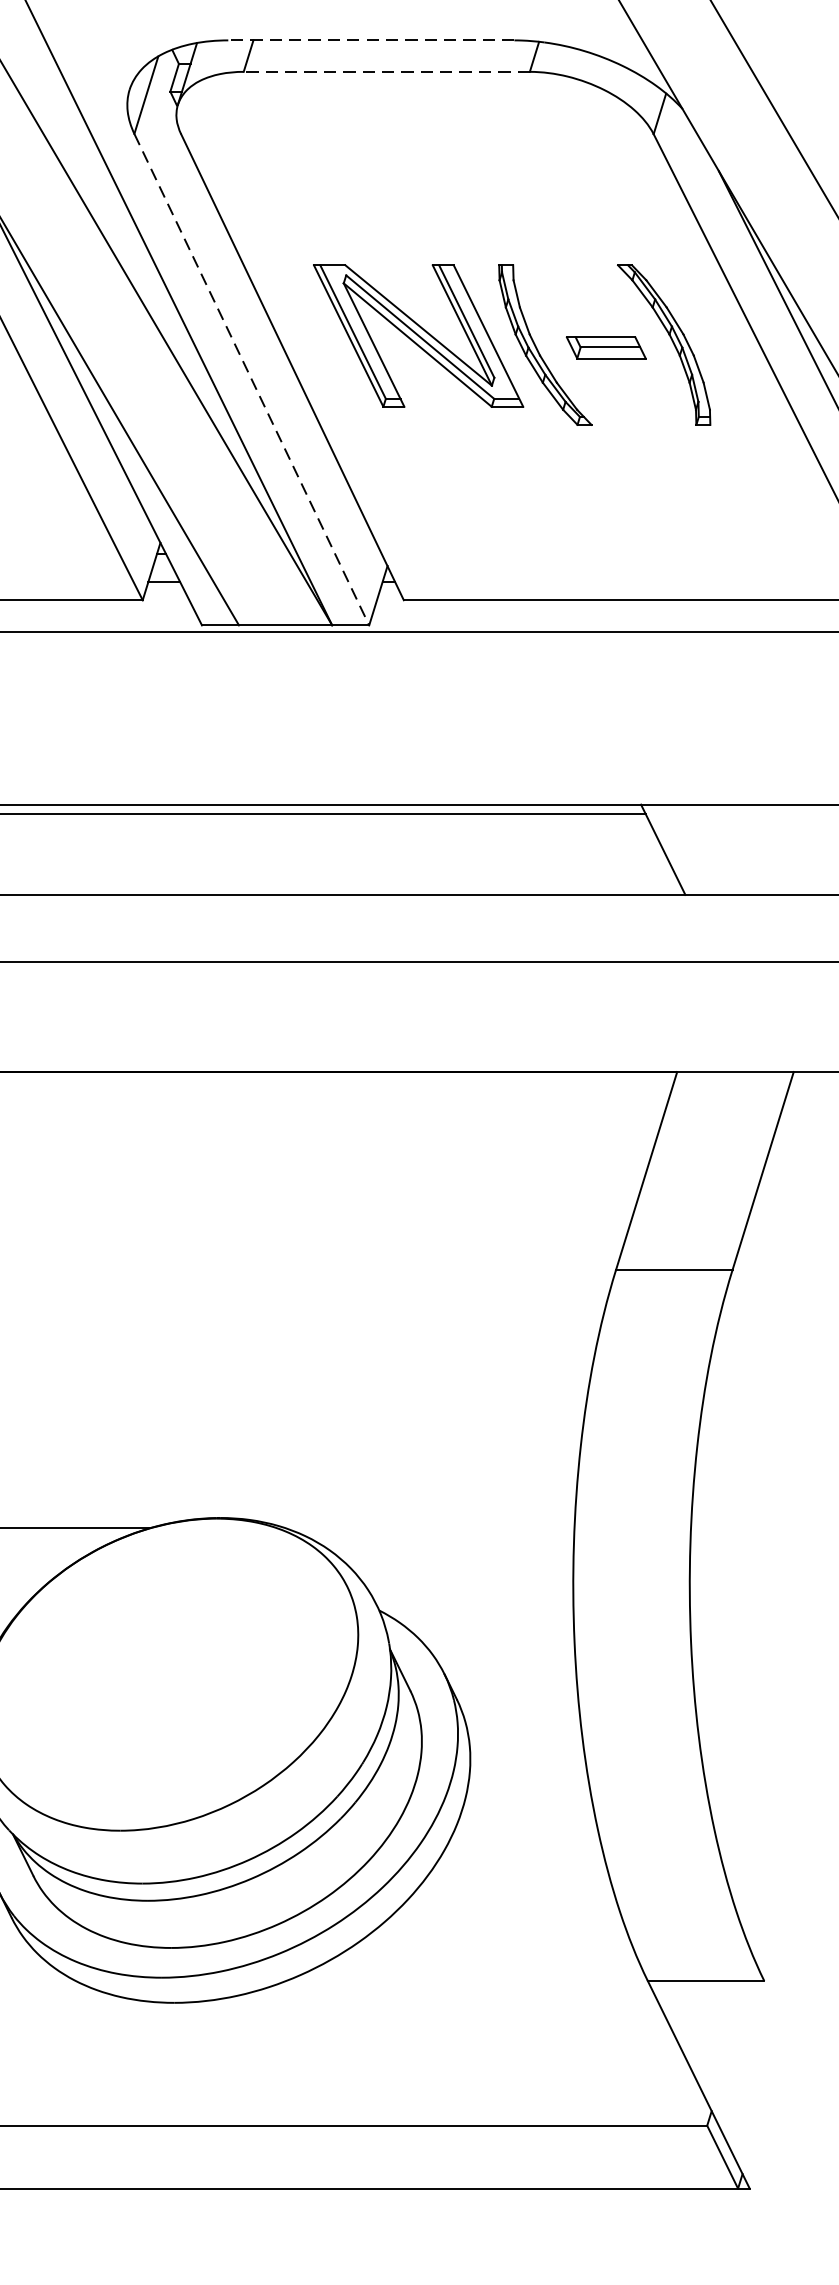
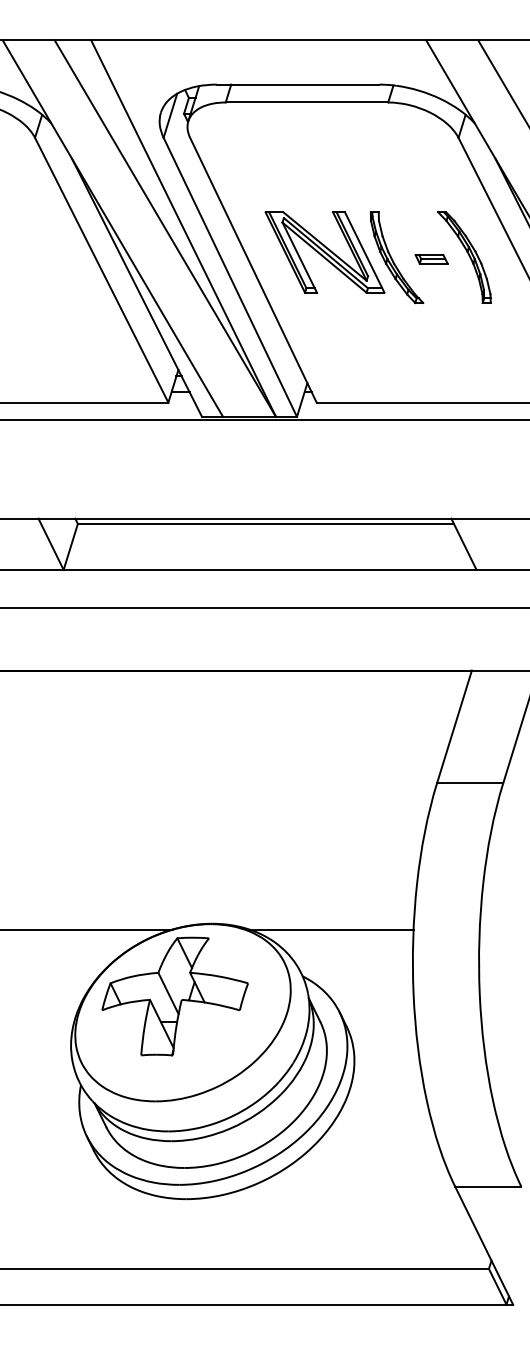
line: (370, 40) -> (297, 84), dashed -> solid
line: (385, 71) -> (306, 102), dashed -> solid
part: (606, 348) -> (431, 259), size x0.71
line: (252, 380) -> (230, 277), dashed -> solid
line: (429, 1528) -> (331, 929), added
part: (153, 1646) -> (174, 996), added

